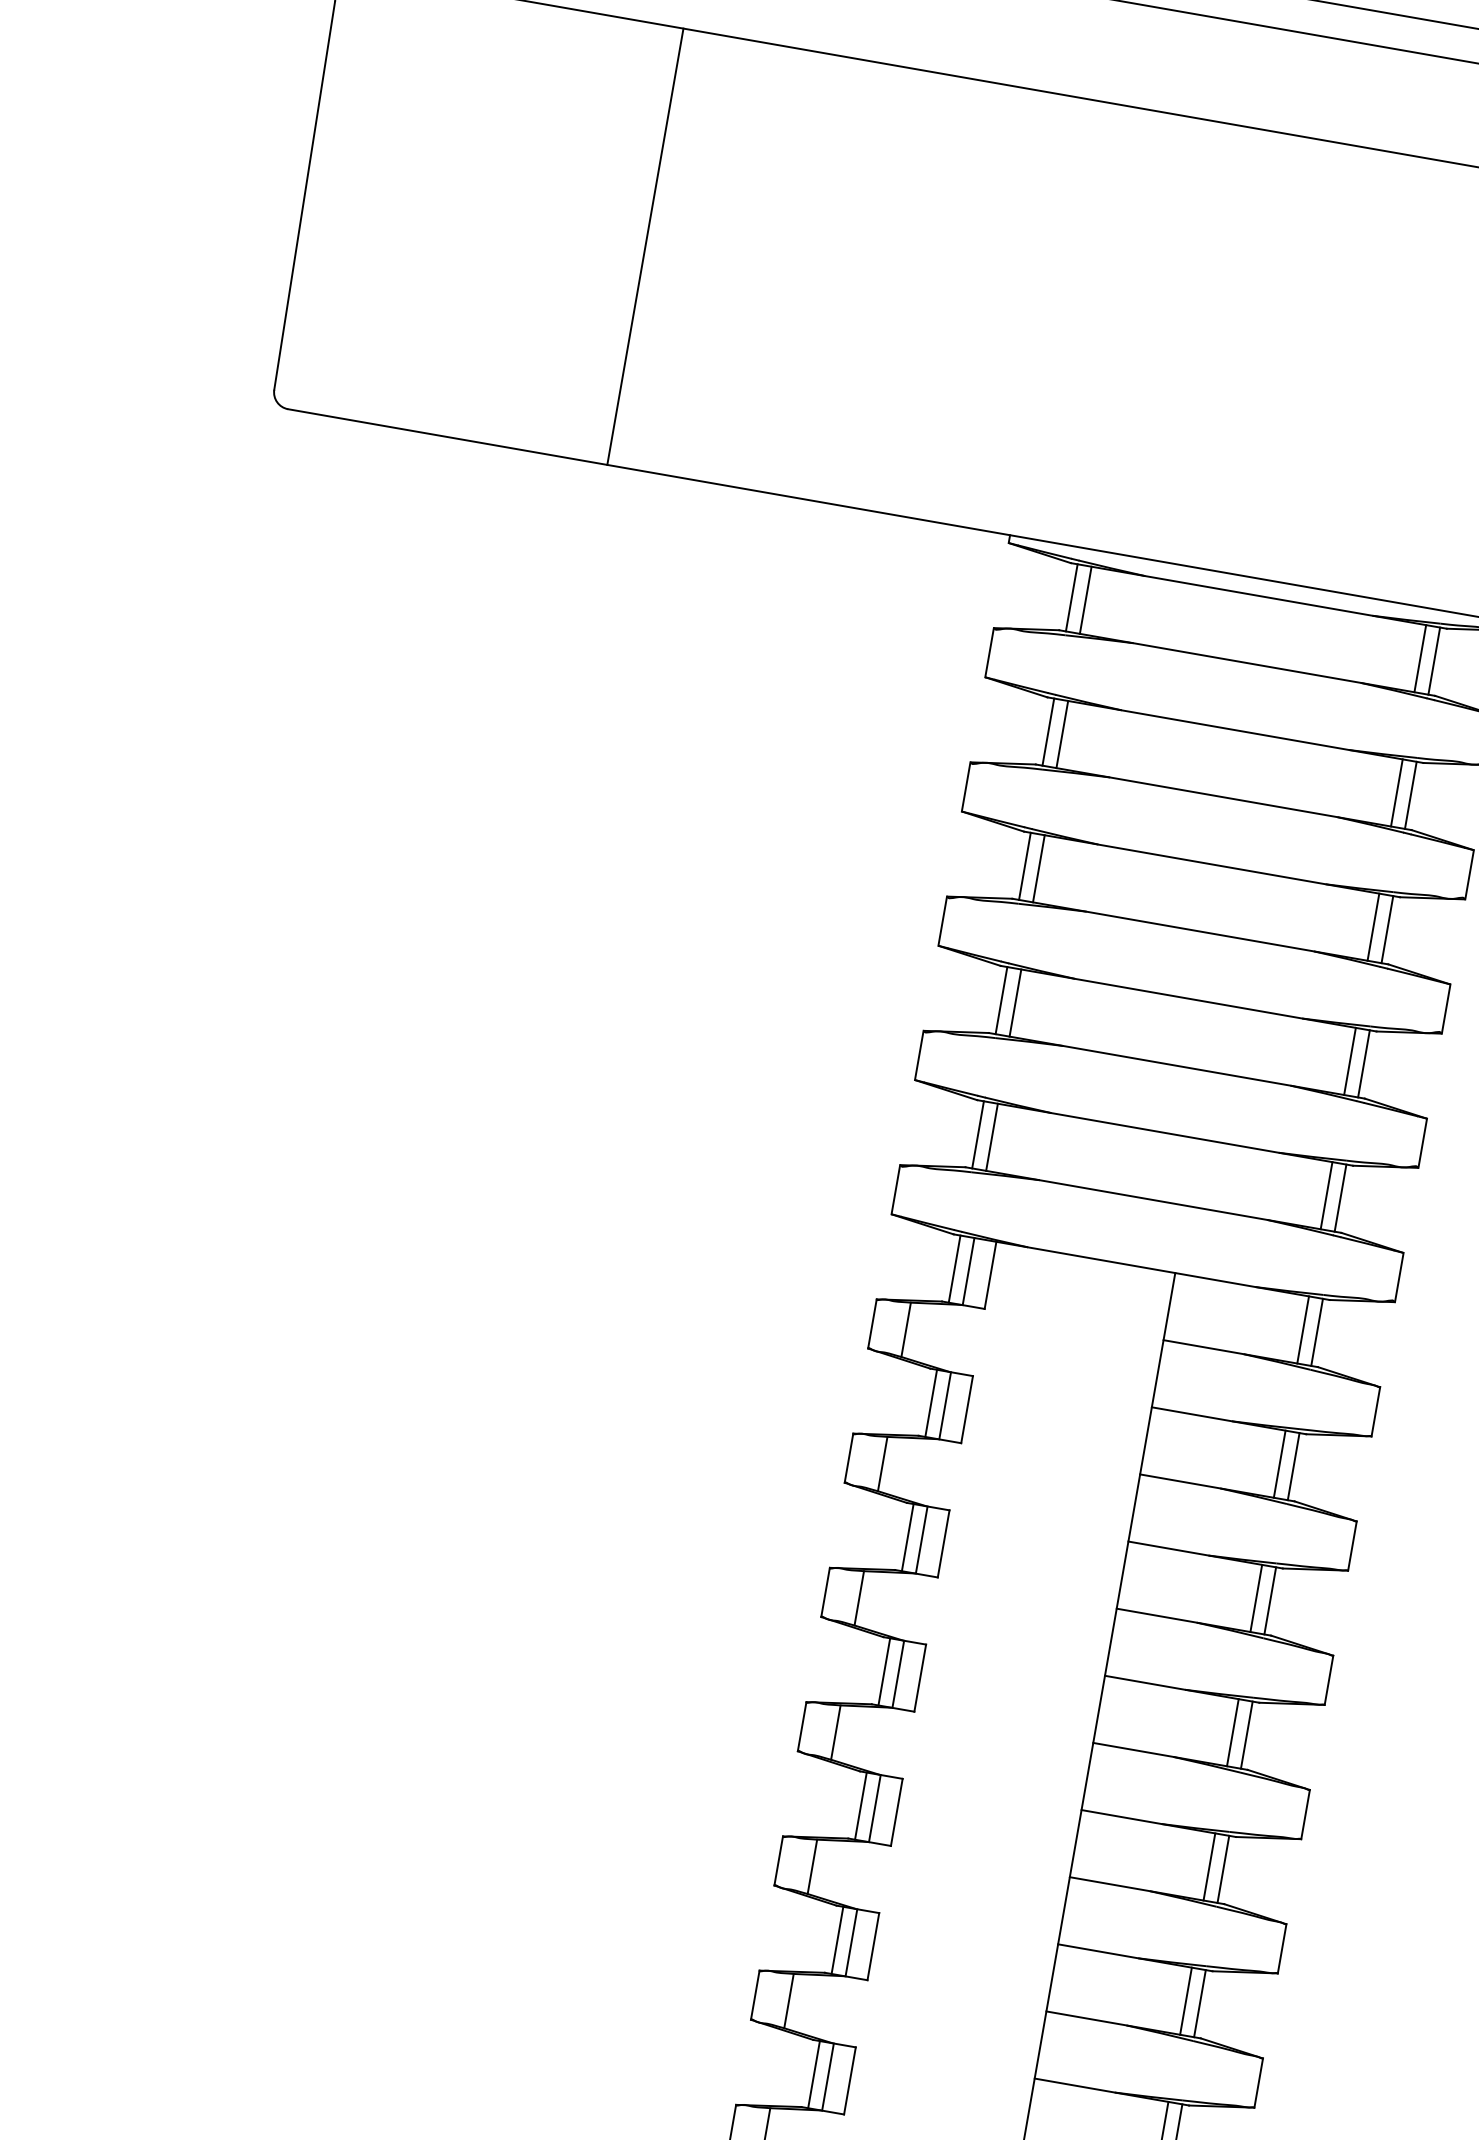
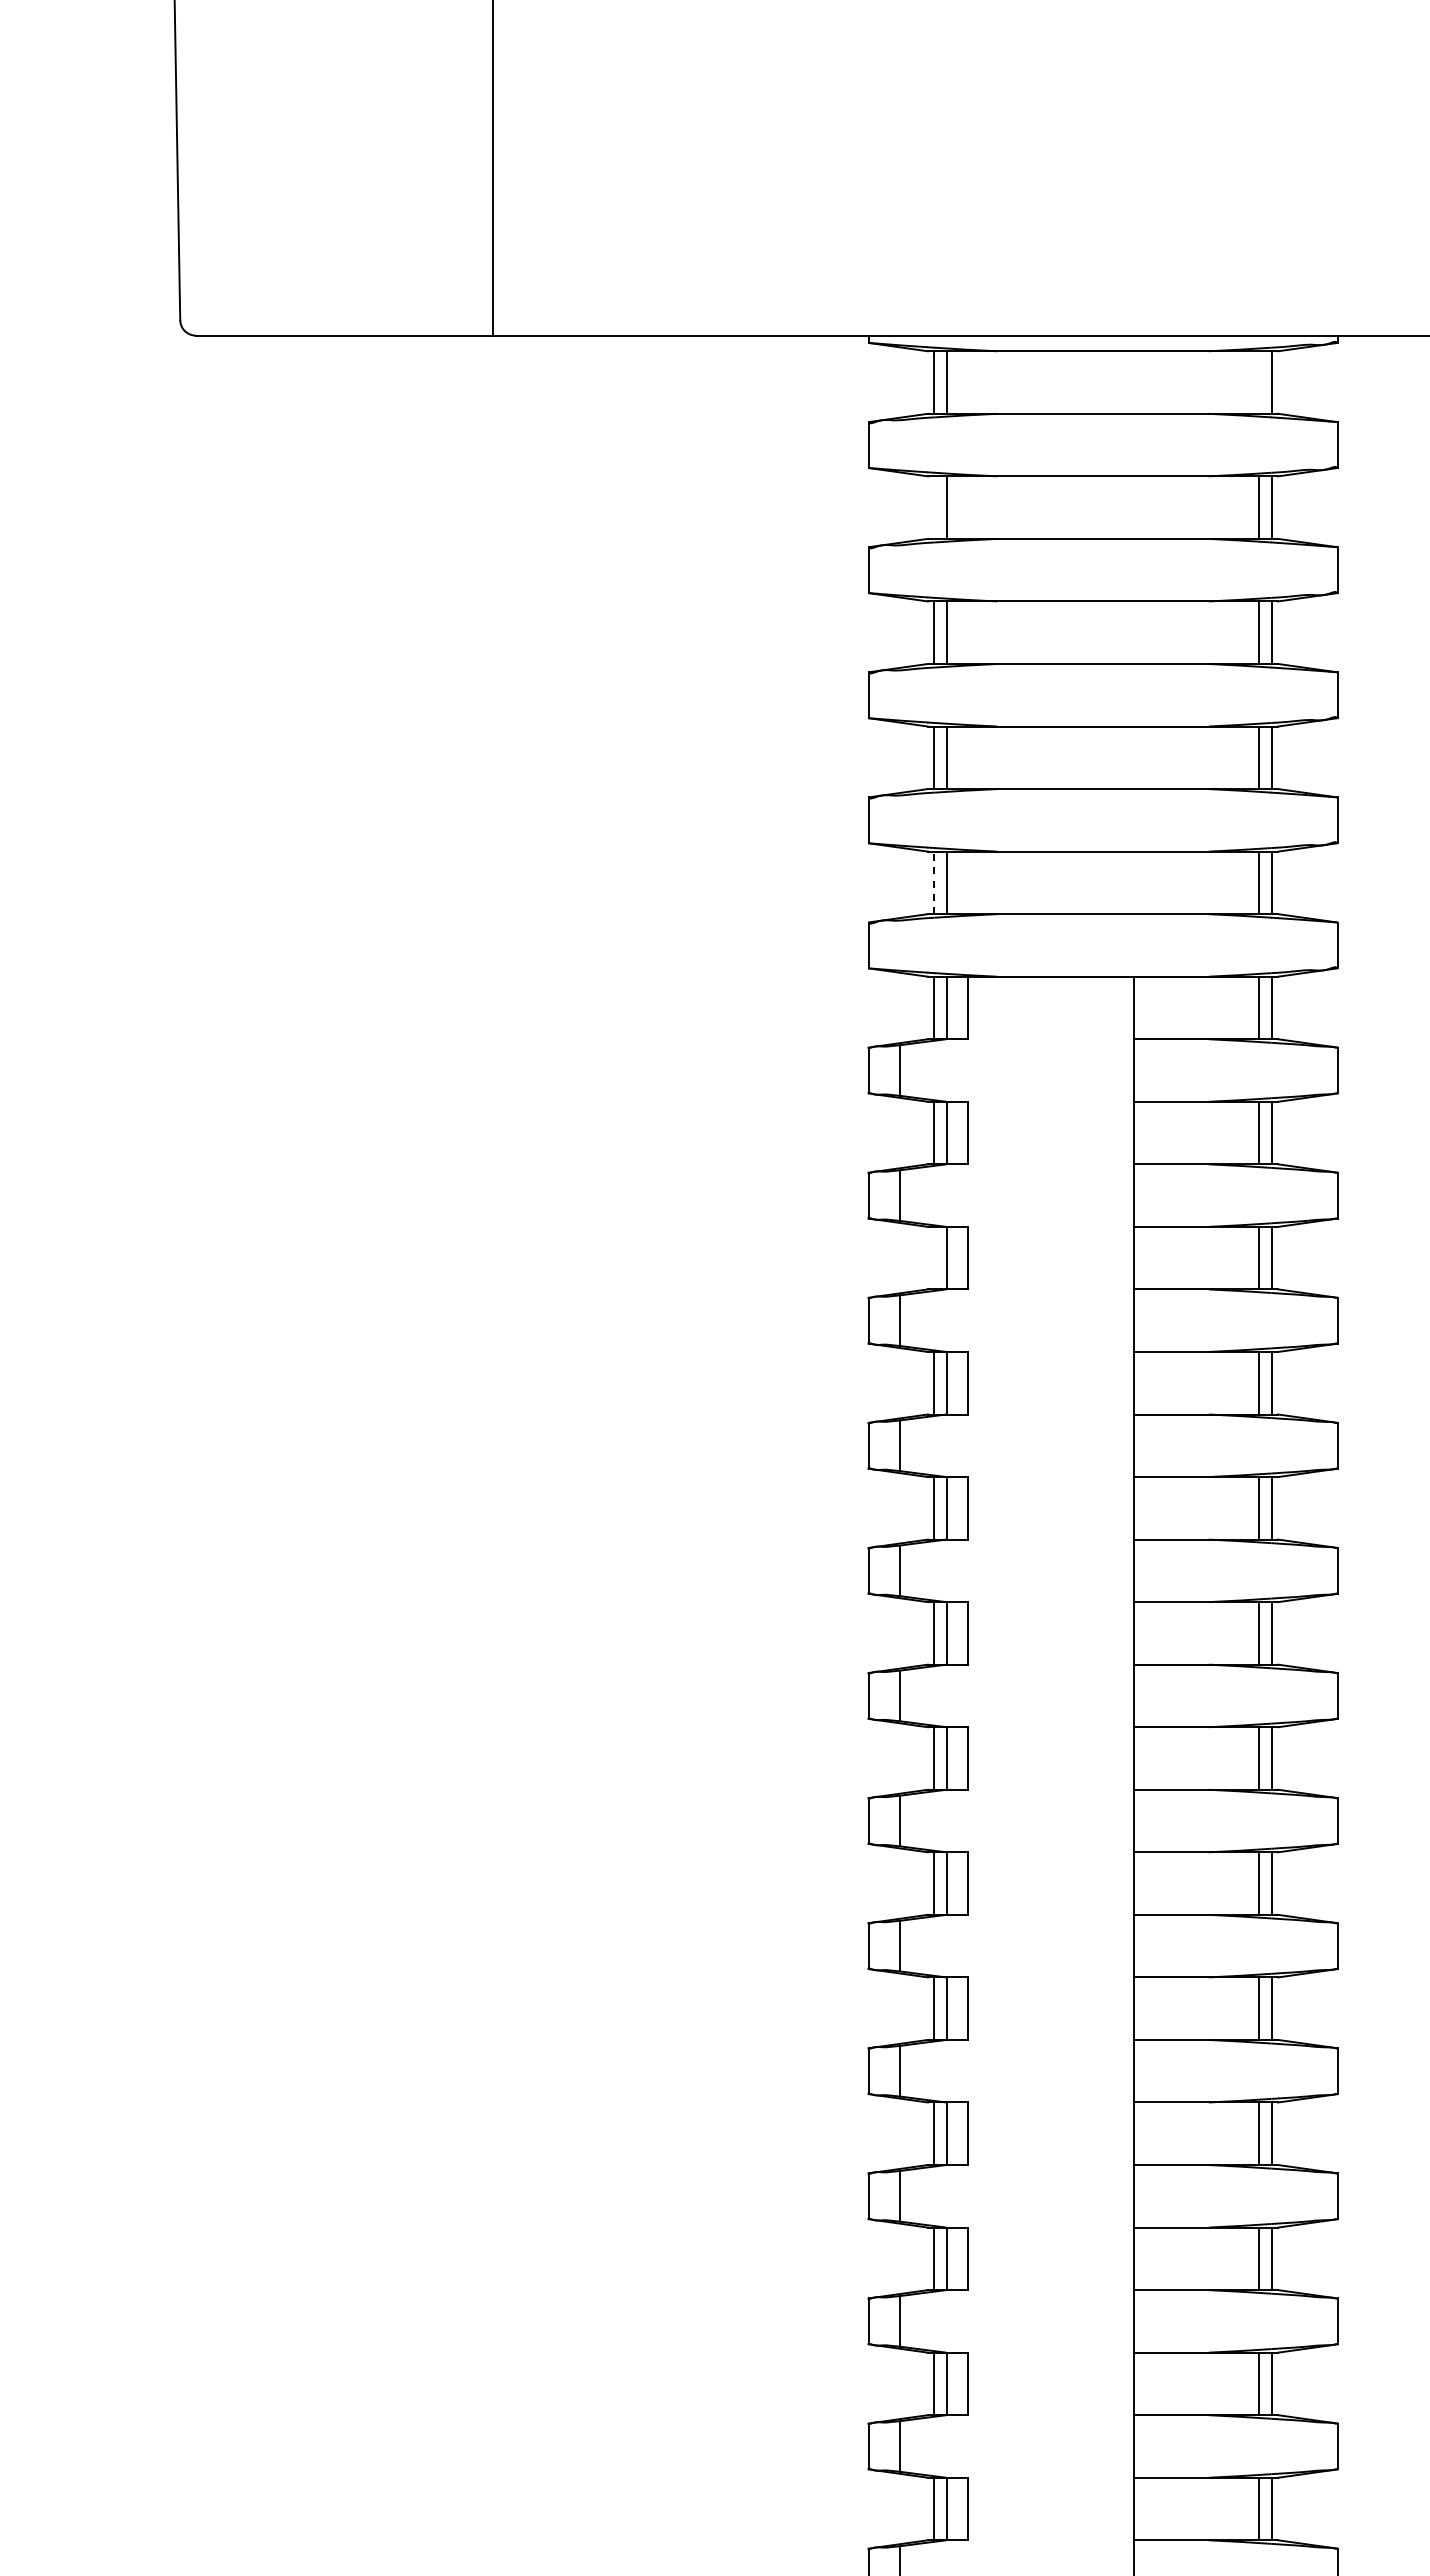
line: (1419, 658) -> (1258, 382), removed
line: (1048, 732) -> (934, 507), removed
line: (978, 1134) -> (934, 882), solid -> dashed
line: (908, 1536) -> (934, 1257), removed

